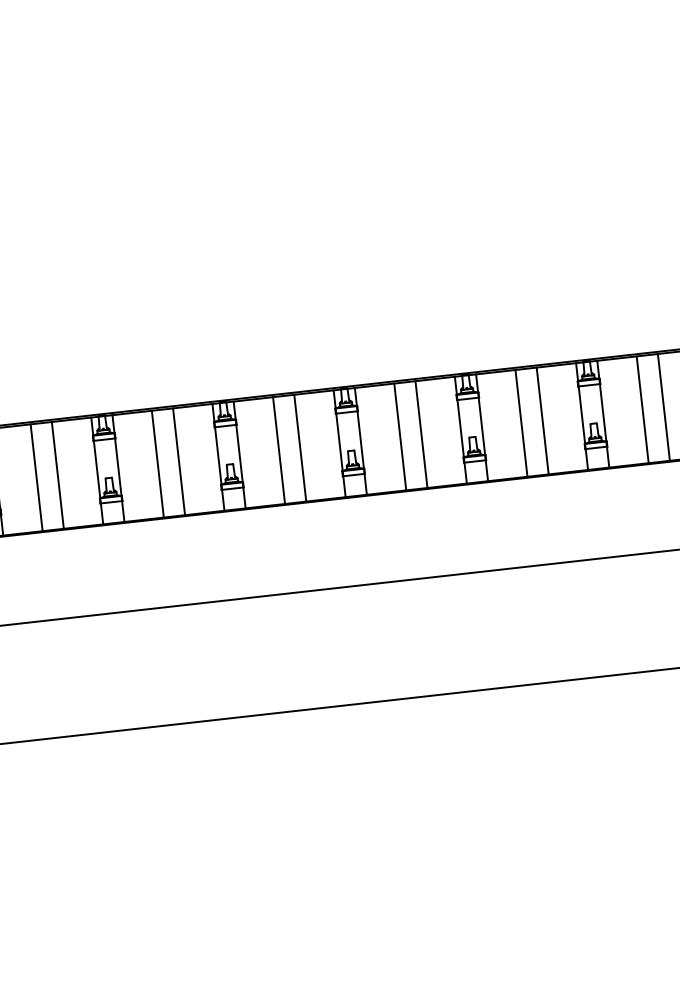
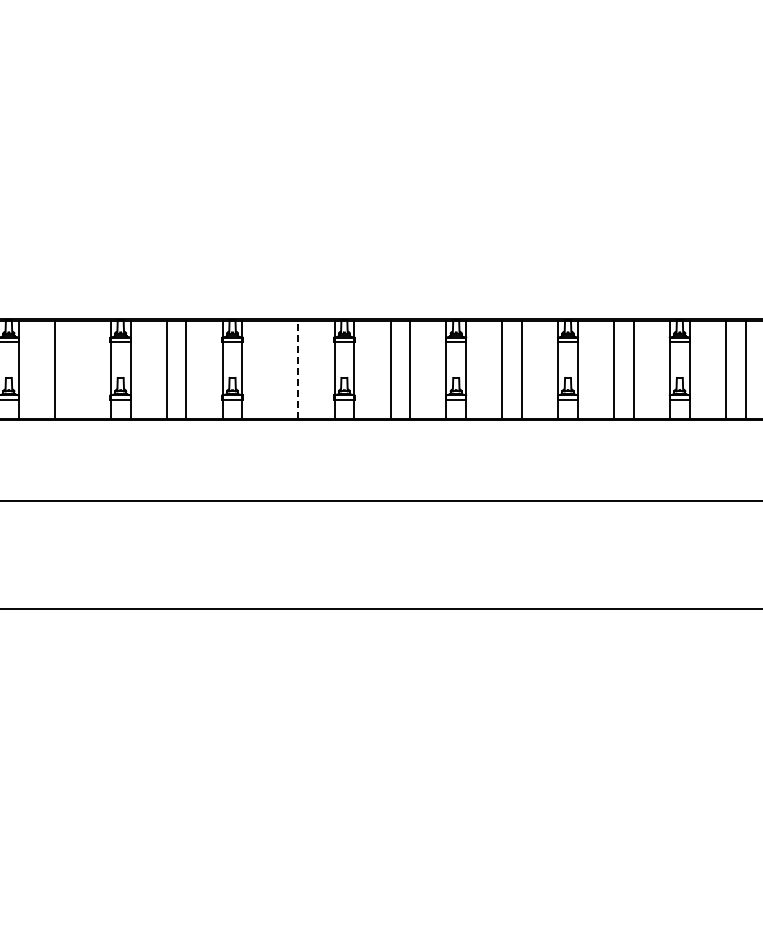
line: (300, 447) -> (298, 369), solid -> dashed
line: (278, 449) -> (278, 369), removed
line: (57, 474) -> (74, 369), removed

